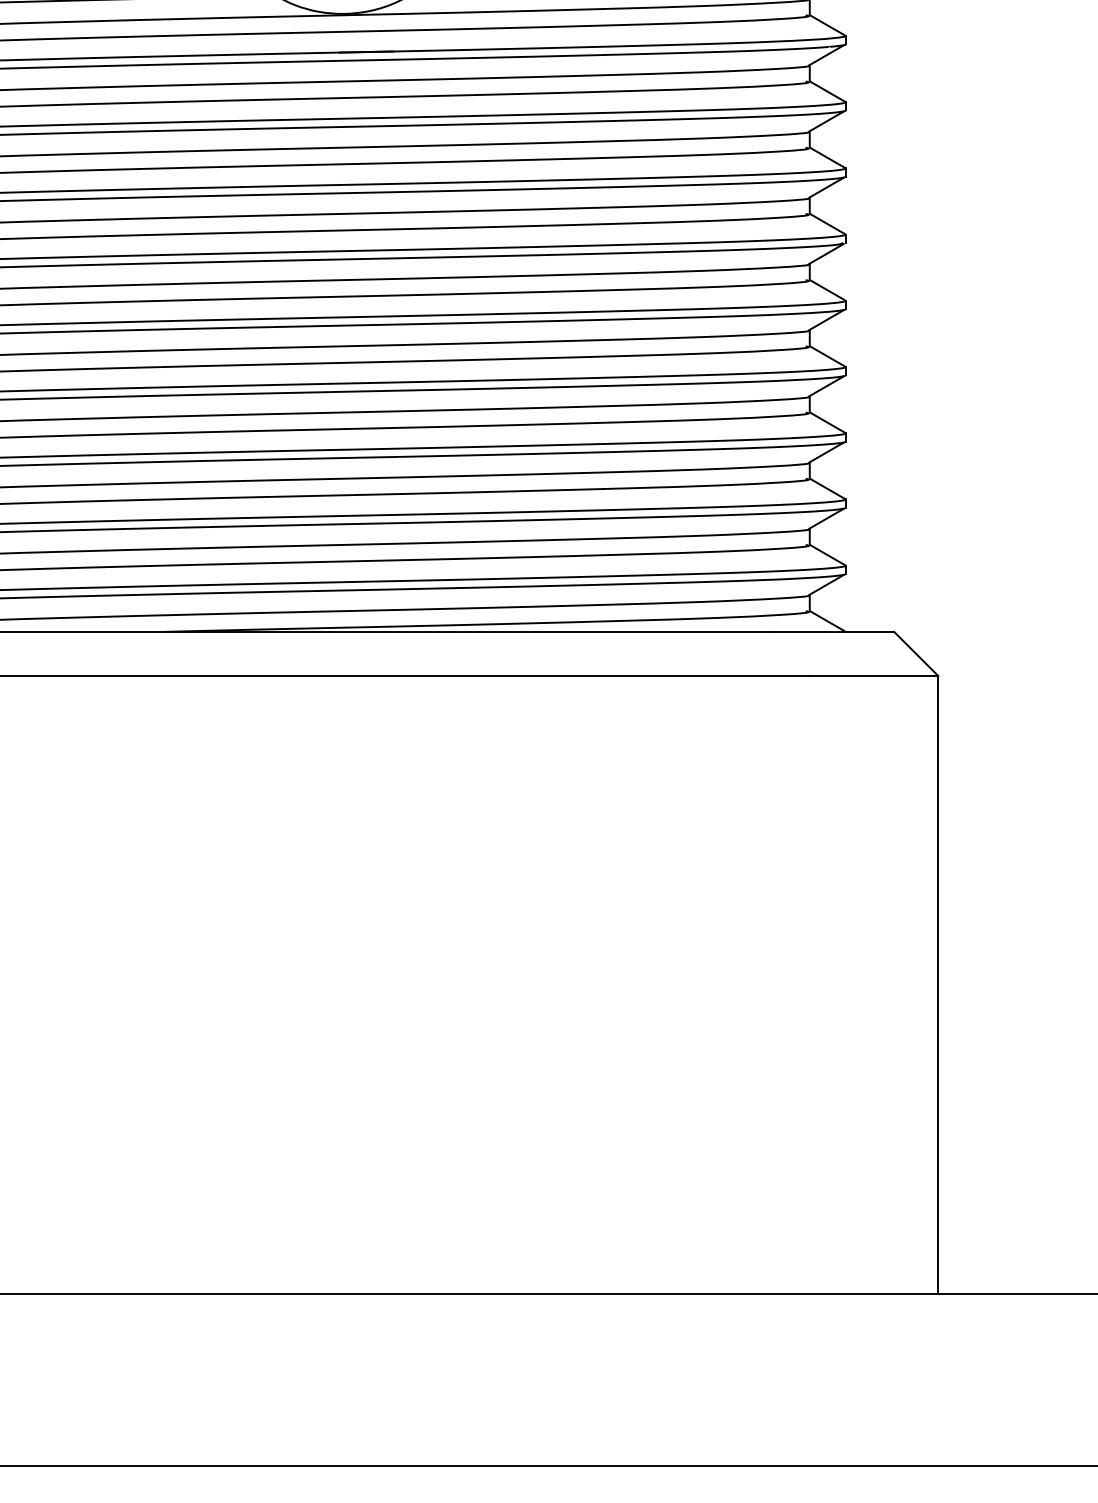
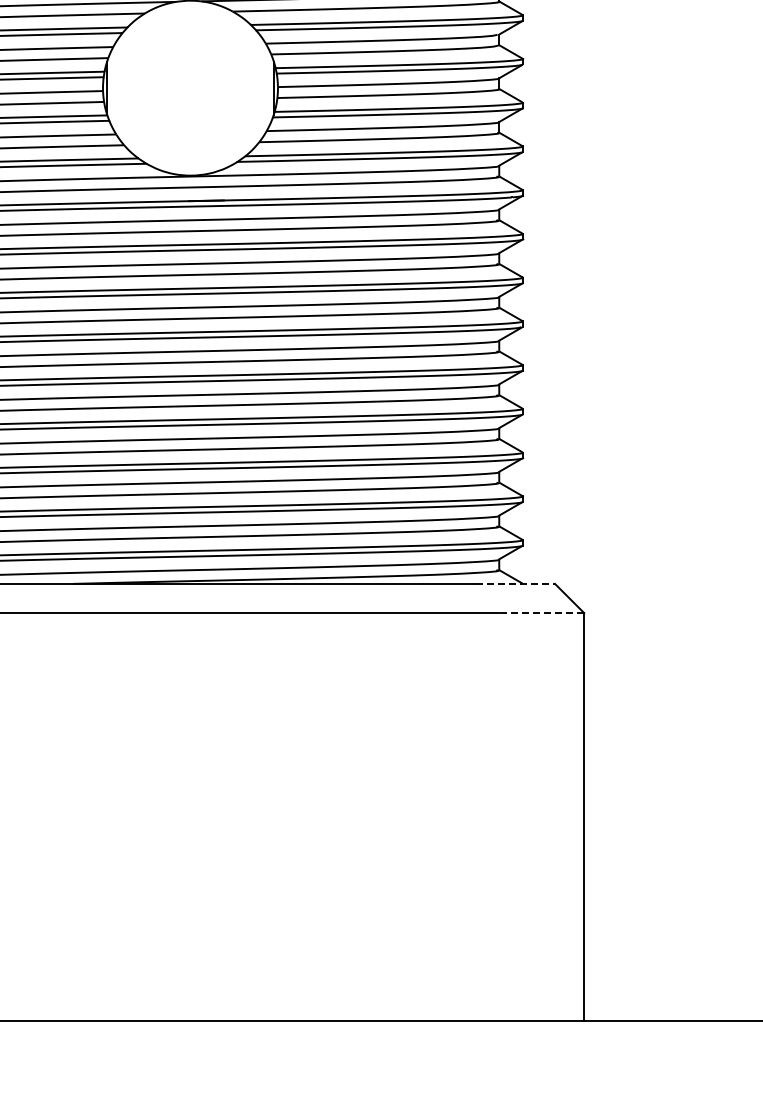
line: (834, 631) -> (515, 583), solid -> dashed
line: (873, 676) -> (541, 613), solid -> dashed

